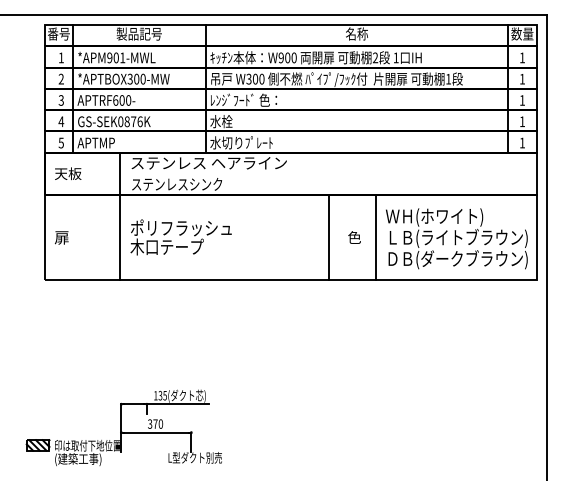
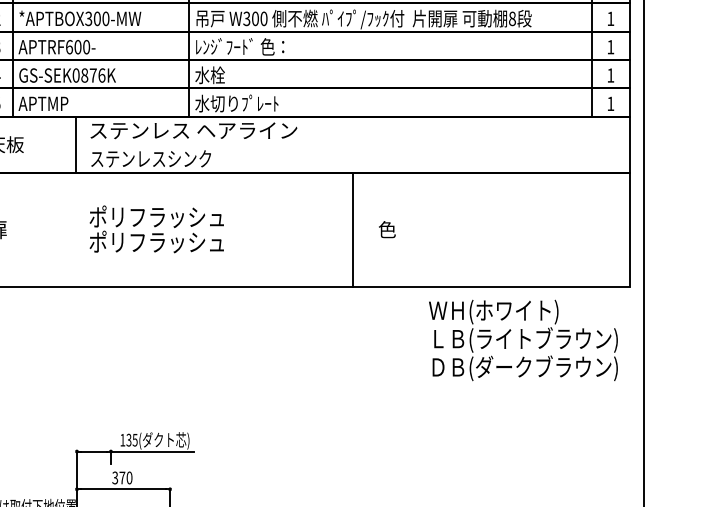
text: (448, 78) -> (512, 17), 1 -> 8
line: (120, 237) -> (75, 229), removed
line: (375, 237) -> (415, 229), removed
text: (456, 238) -> (523, 340), moved
text: (180, 246) -> (155, 241), 木口テープ -> ポリフラッシュ

